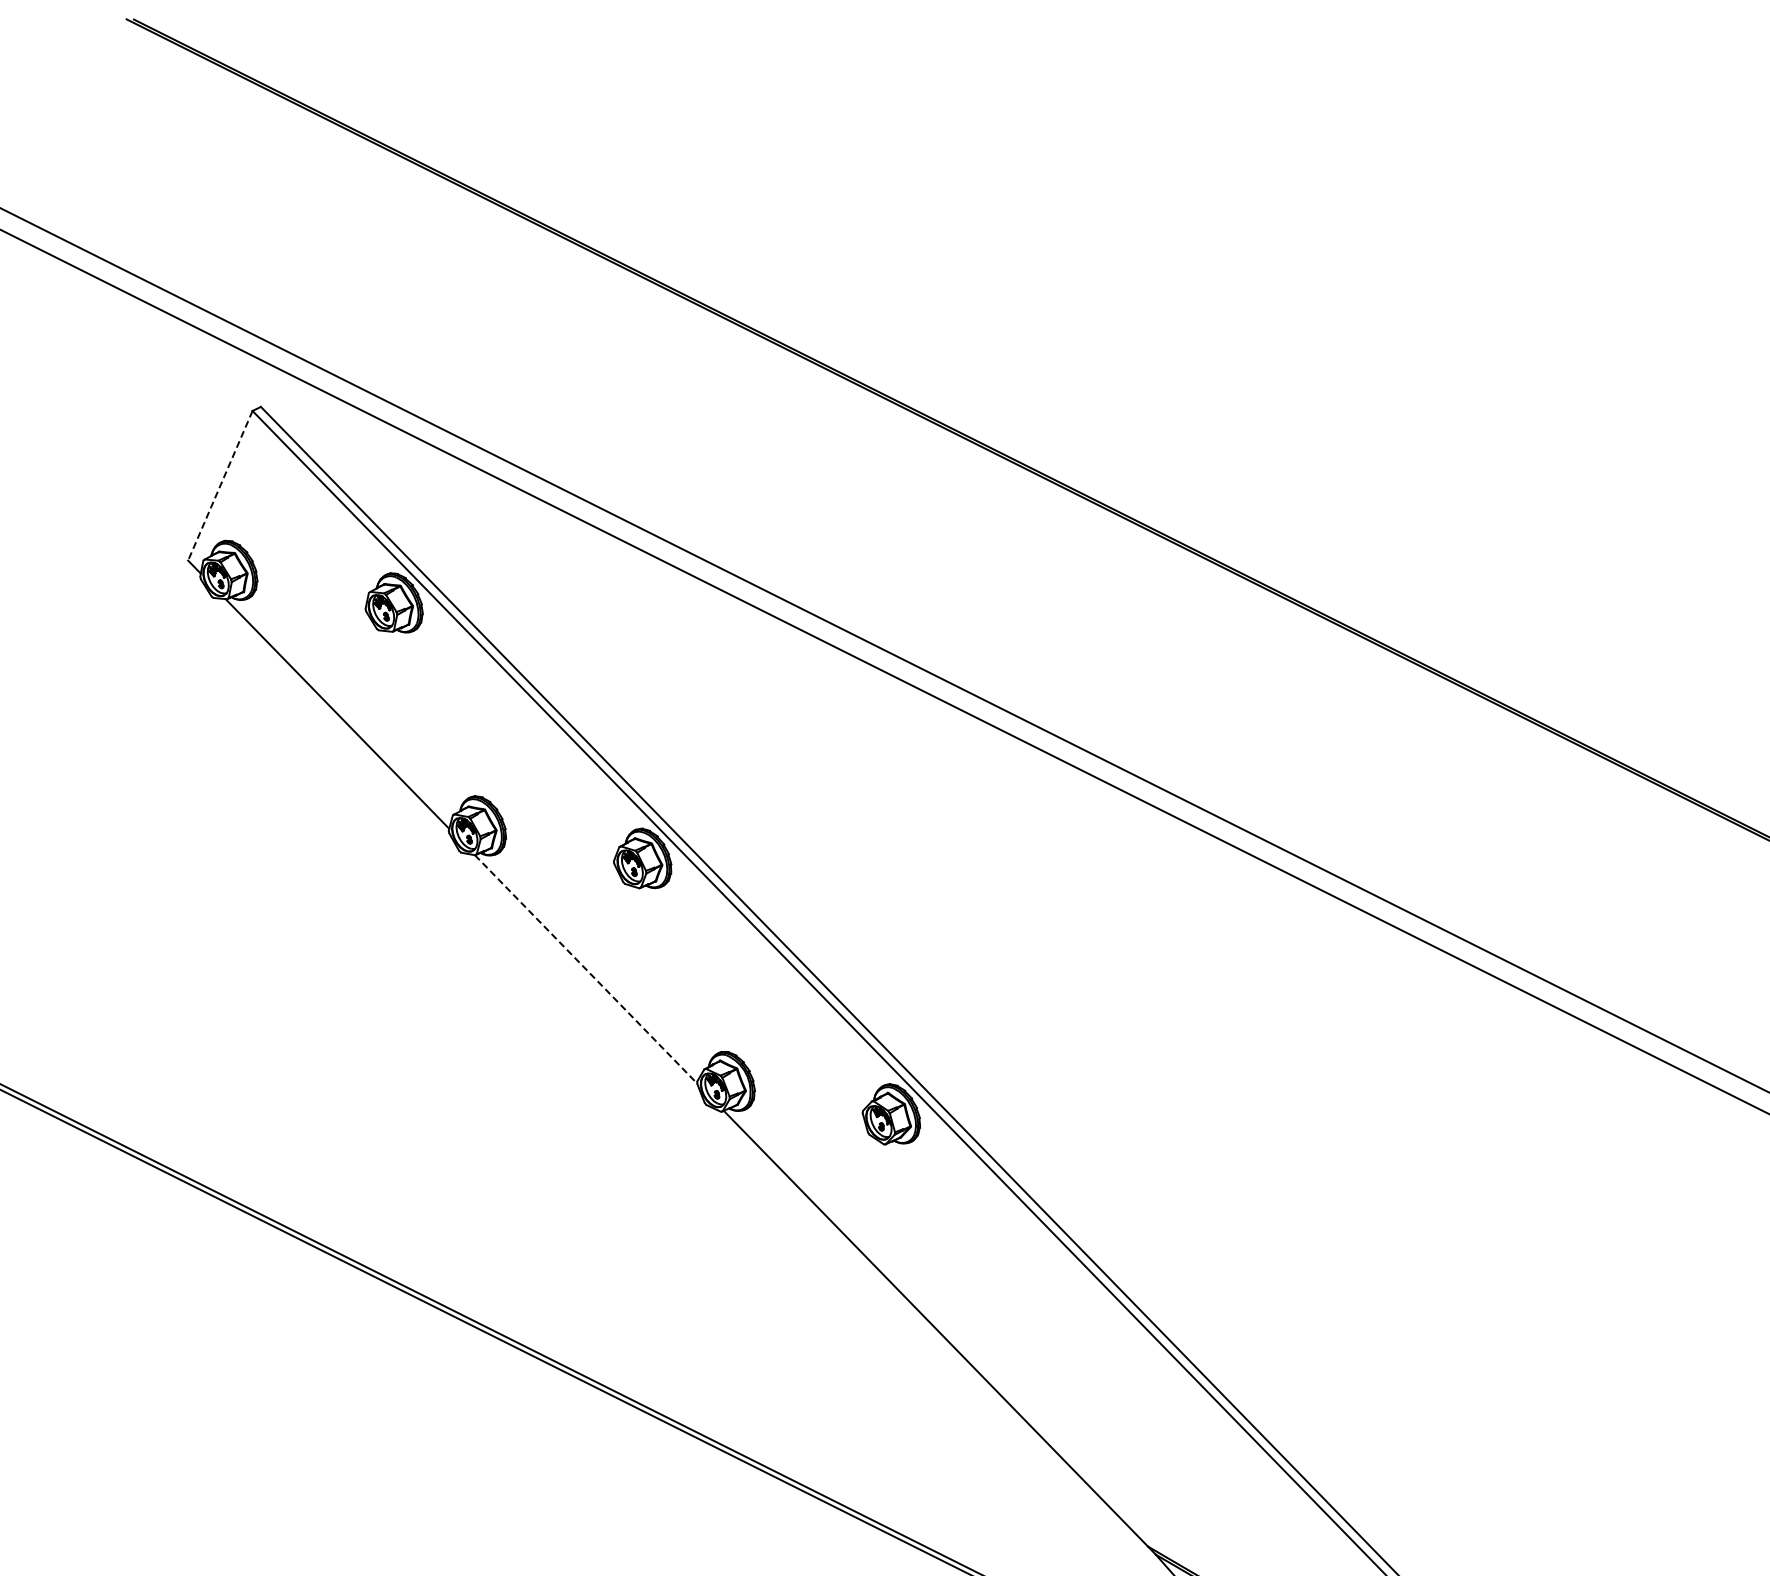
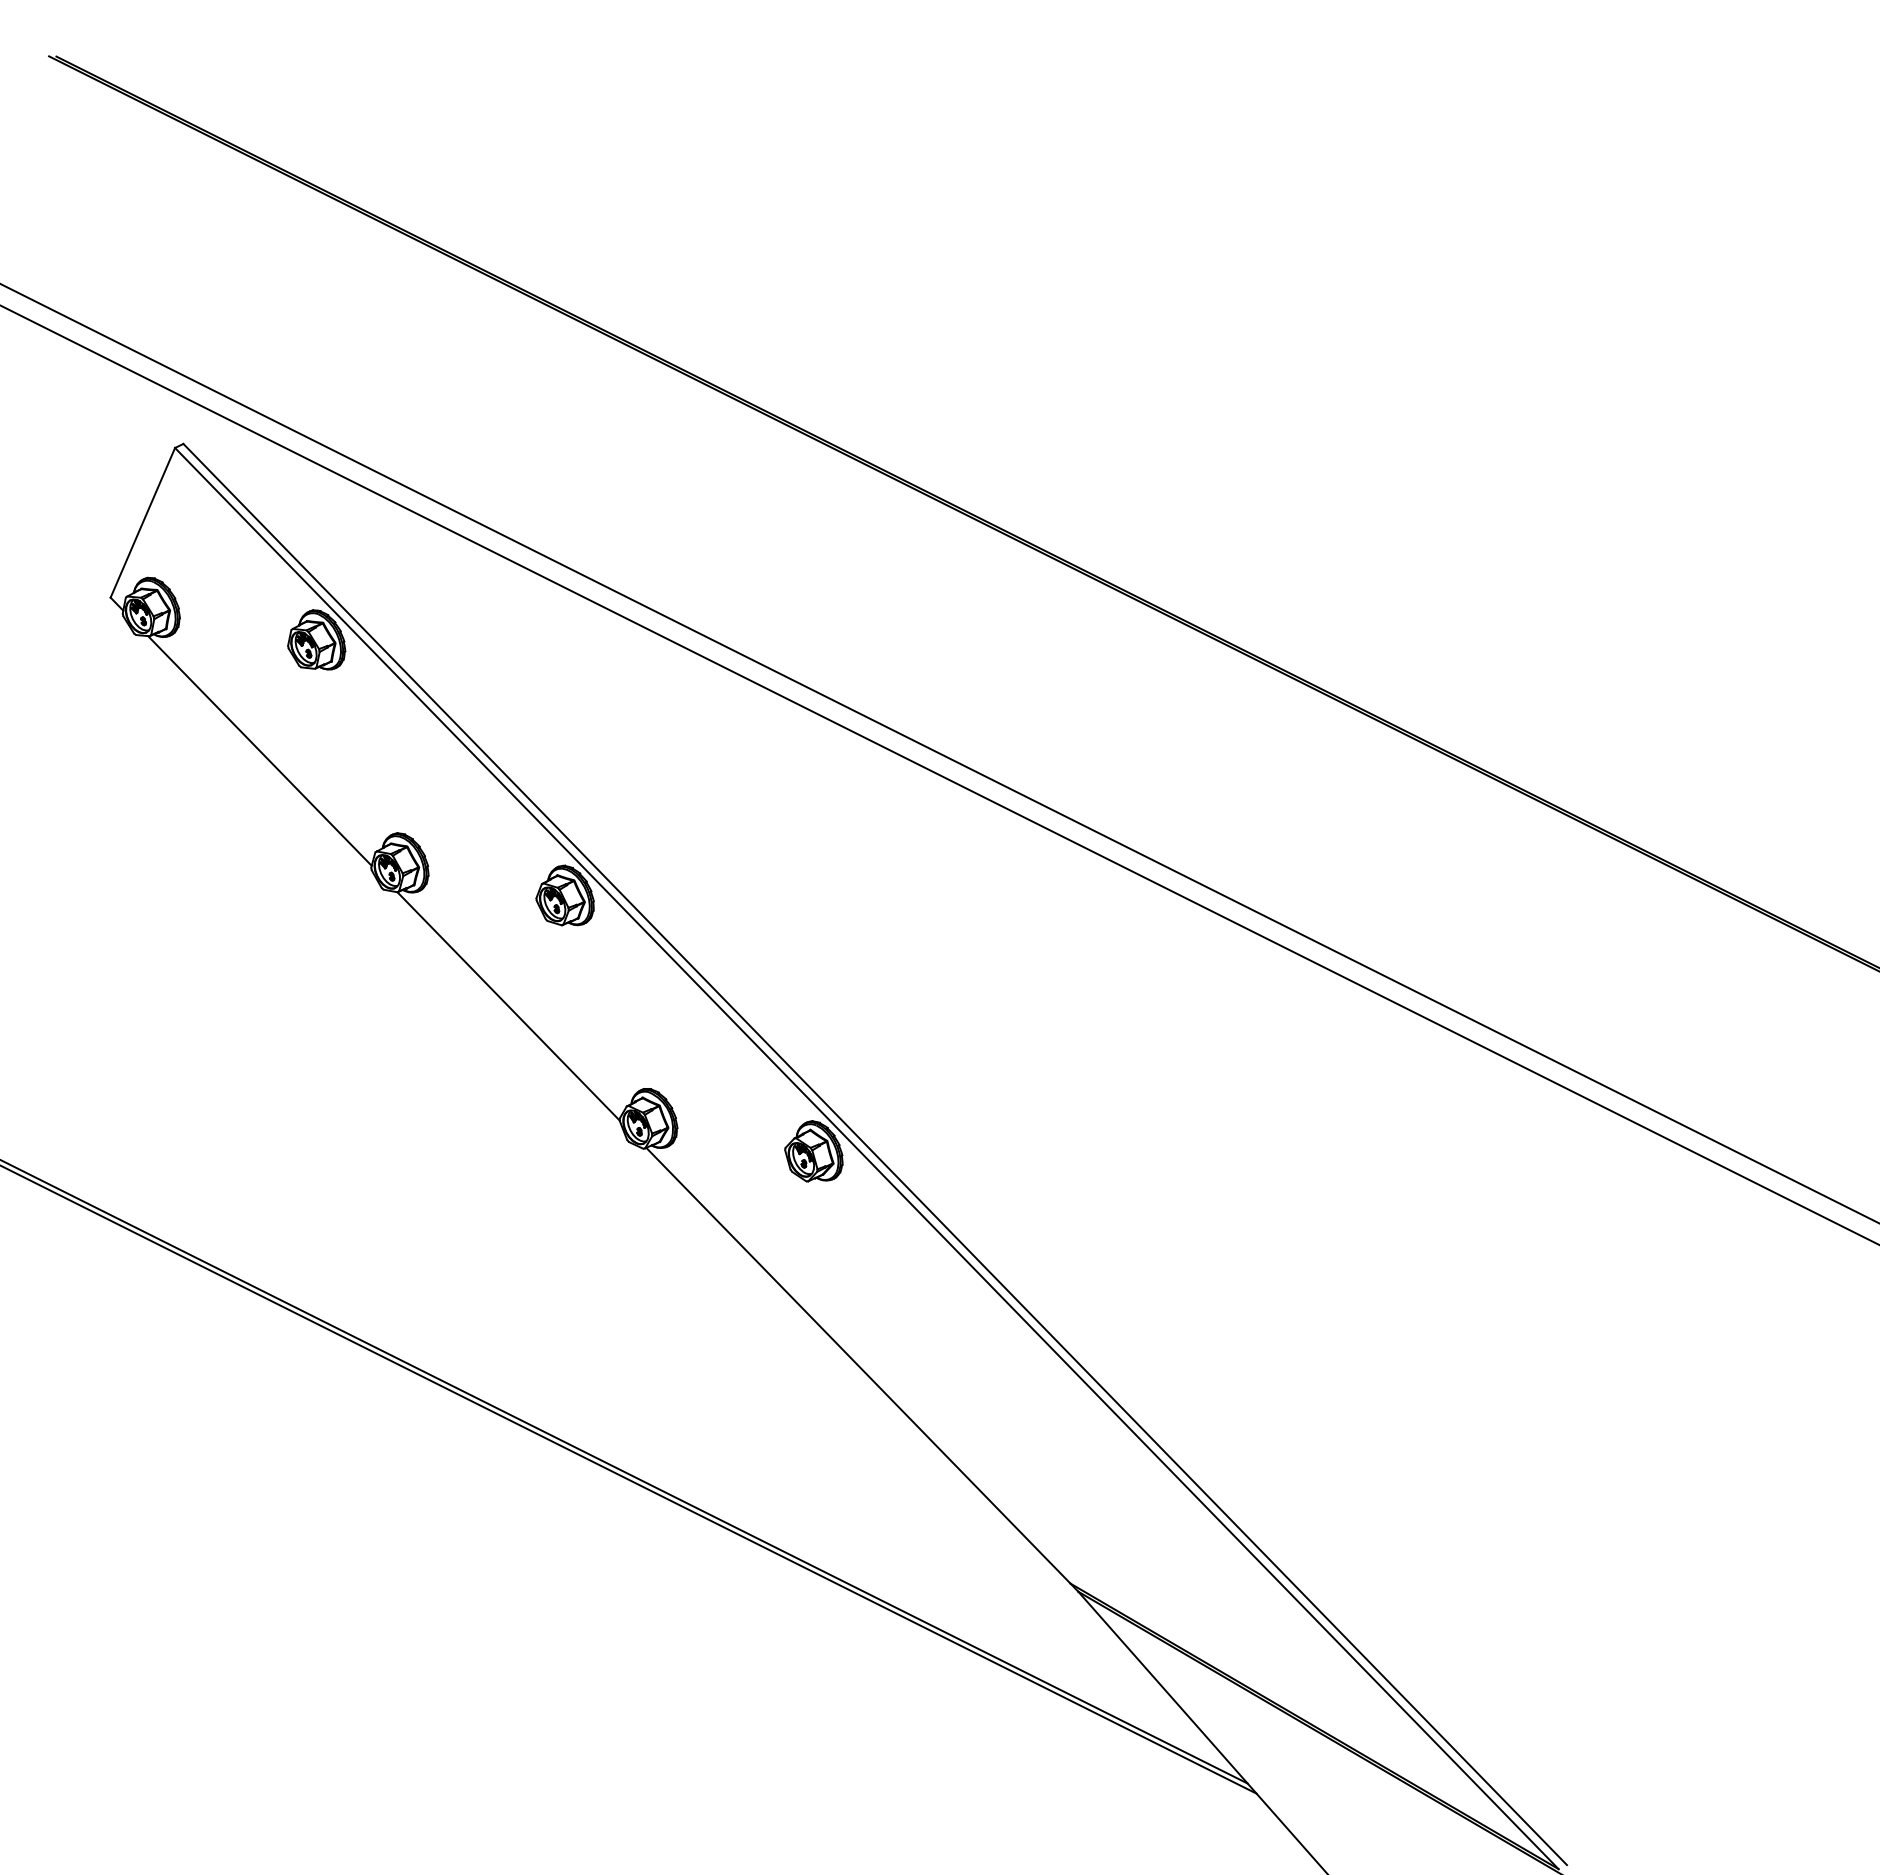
line: (220, 486) -> (142, 523), dashed -> solid
line: (586, 969) -> (508, 1006), dashed -> solid

